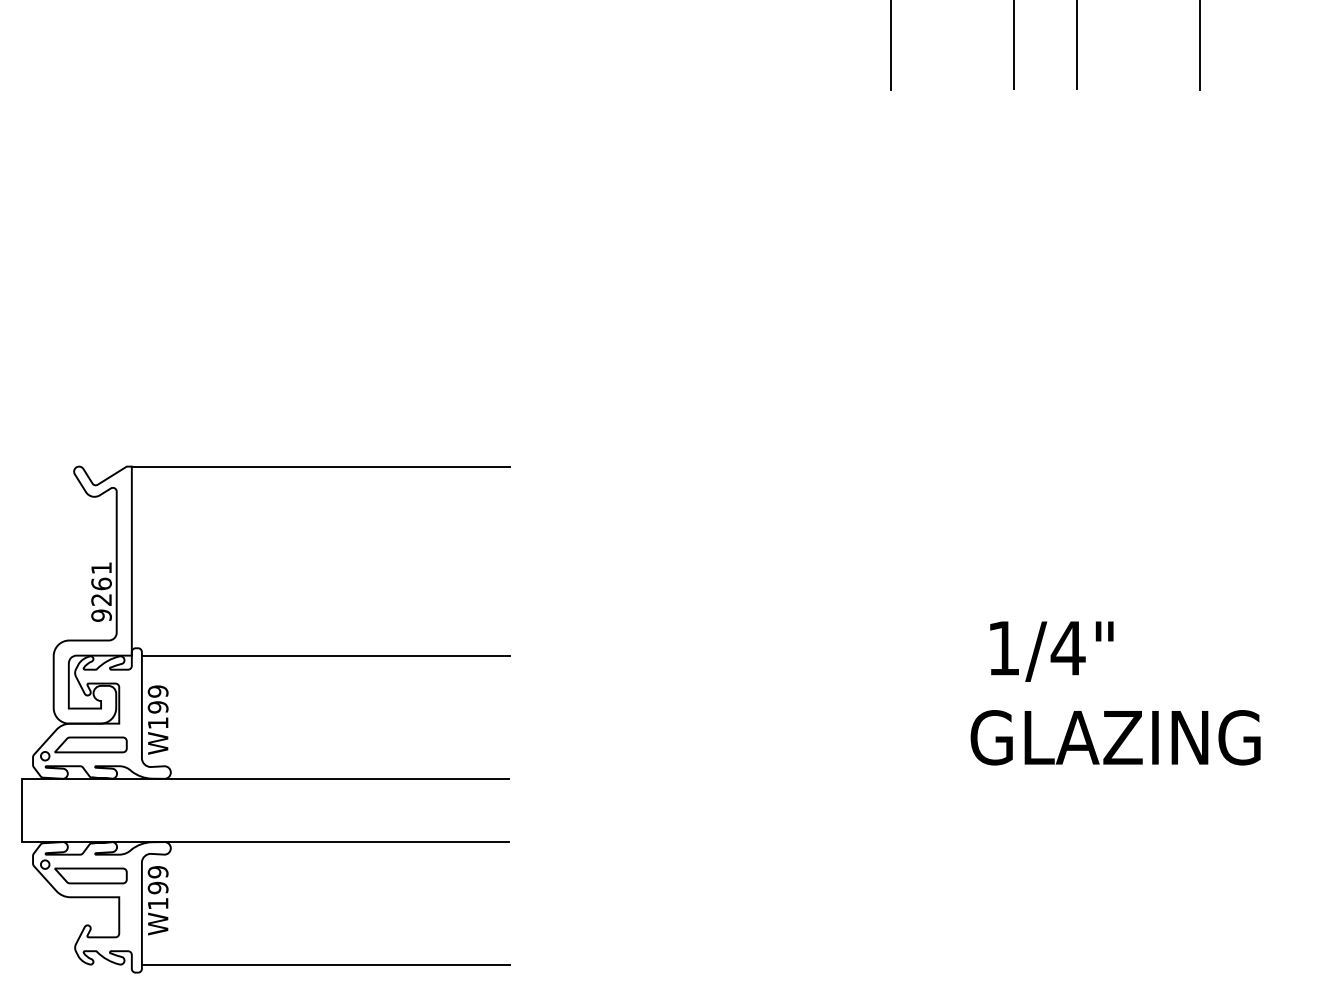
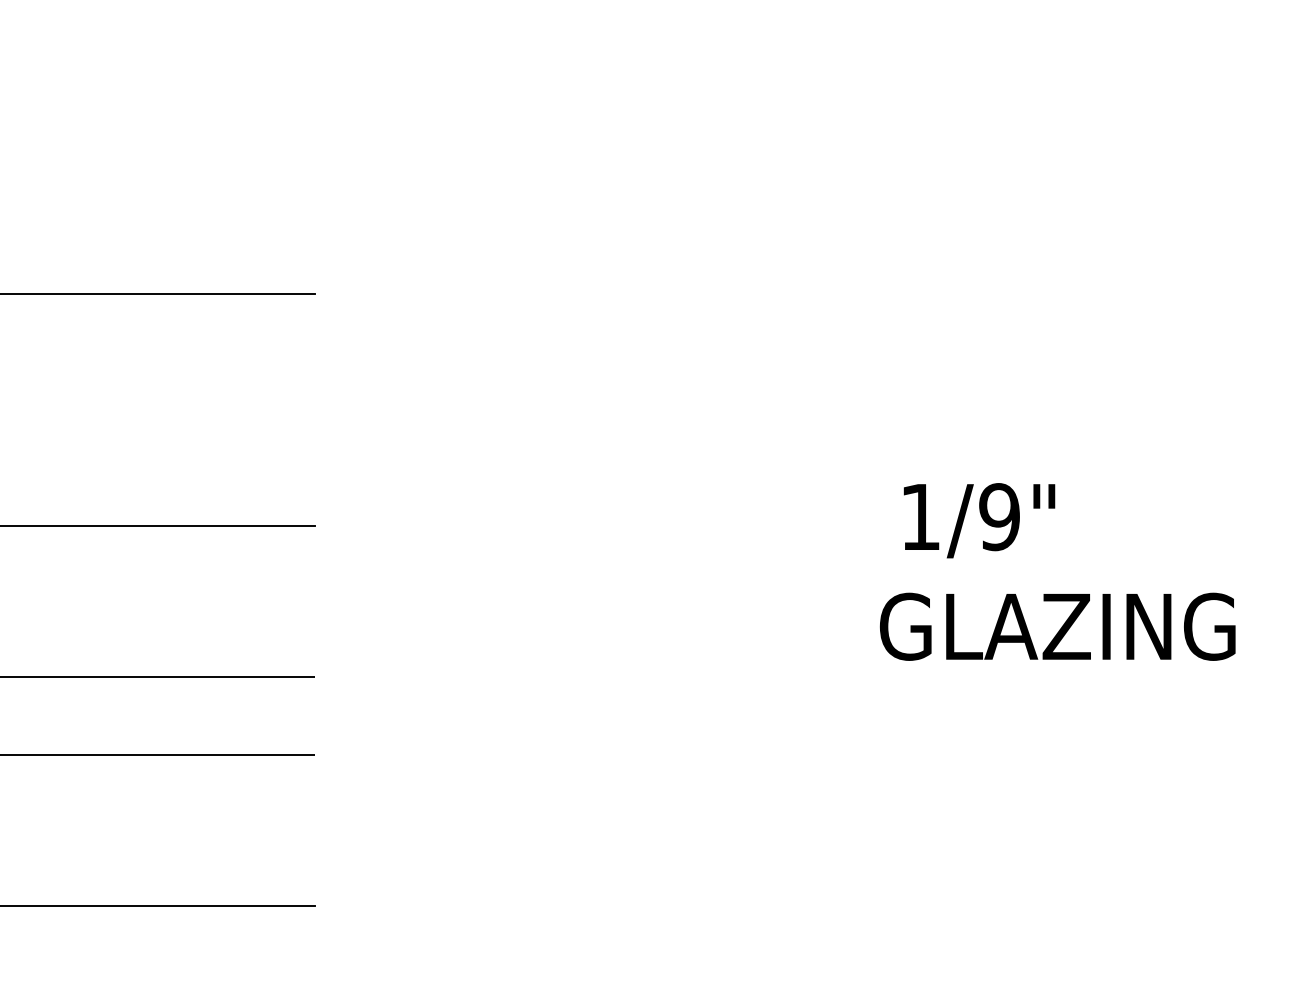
text: (1067, 648) -> (998, 517), 1/4" -> 1/9"

